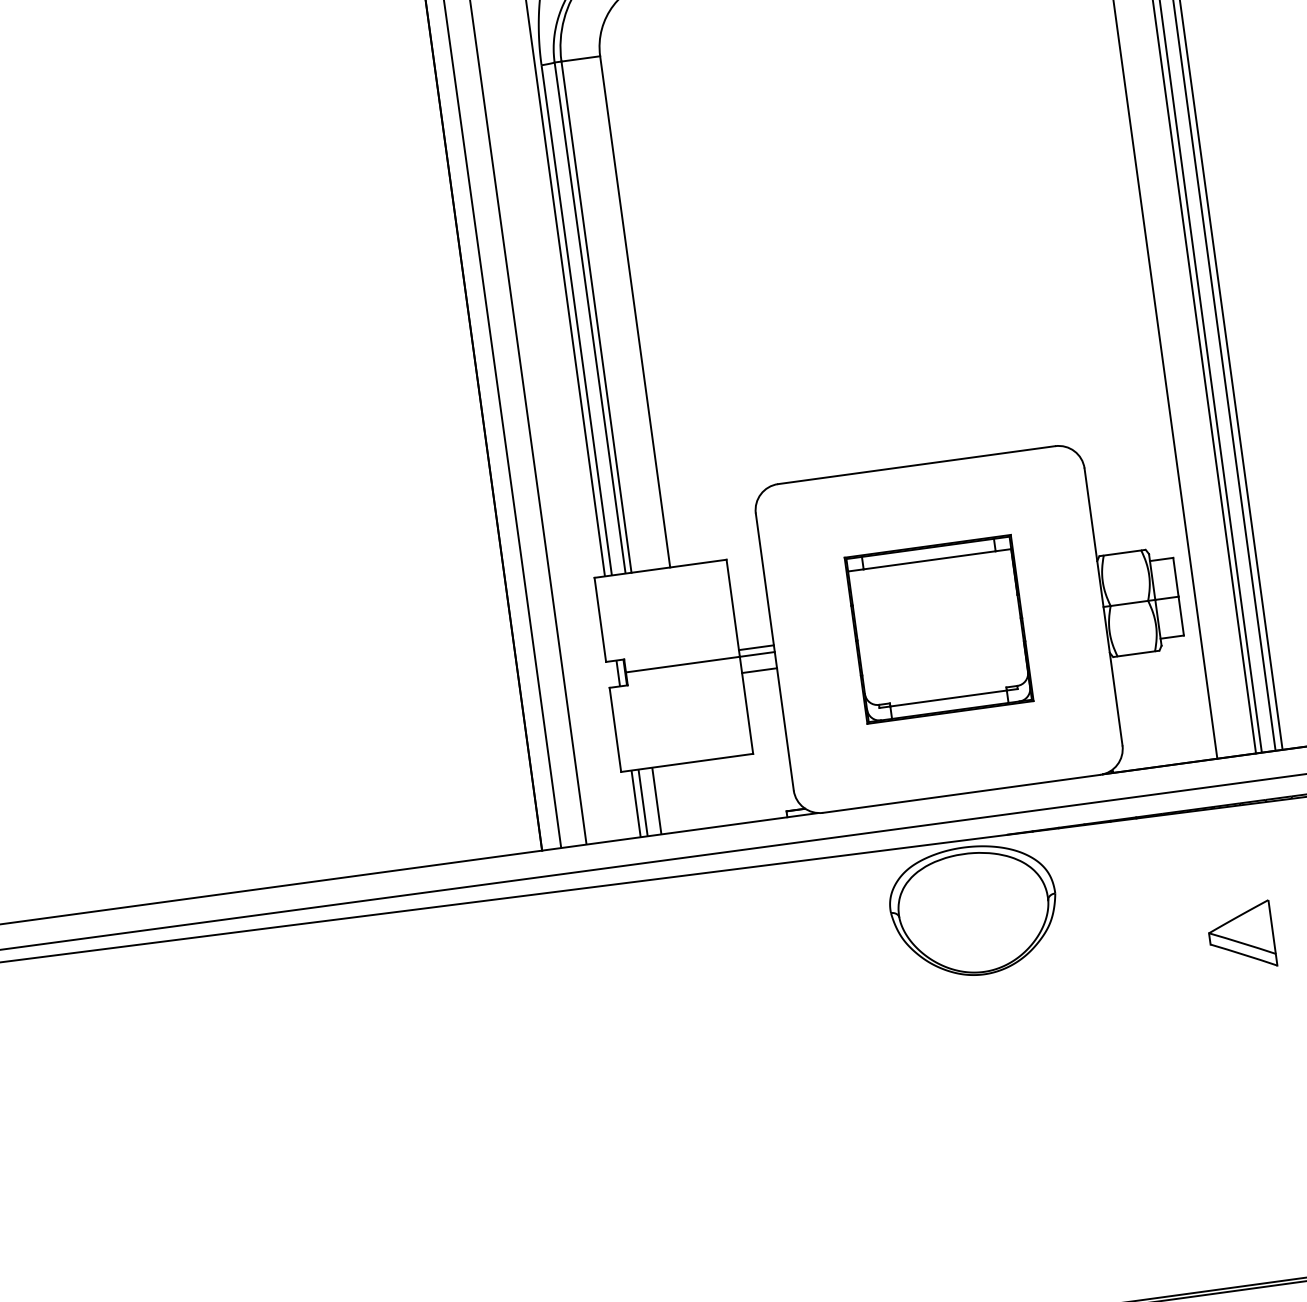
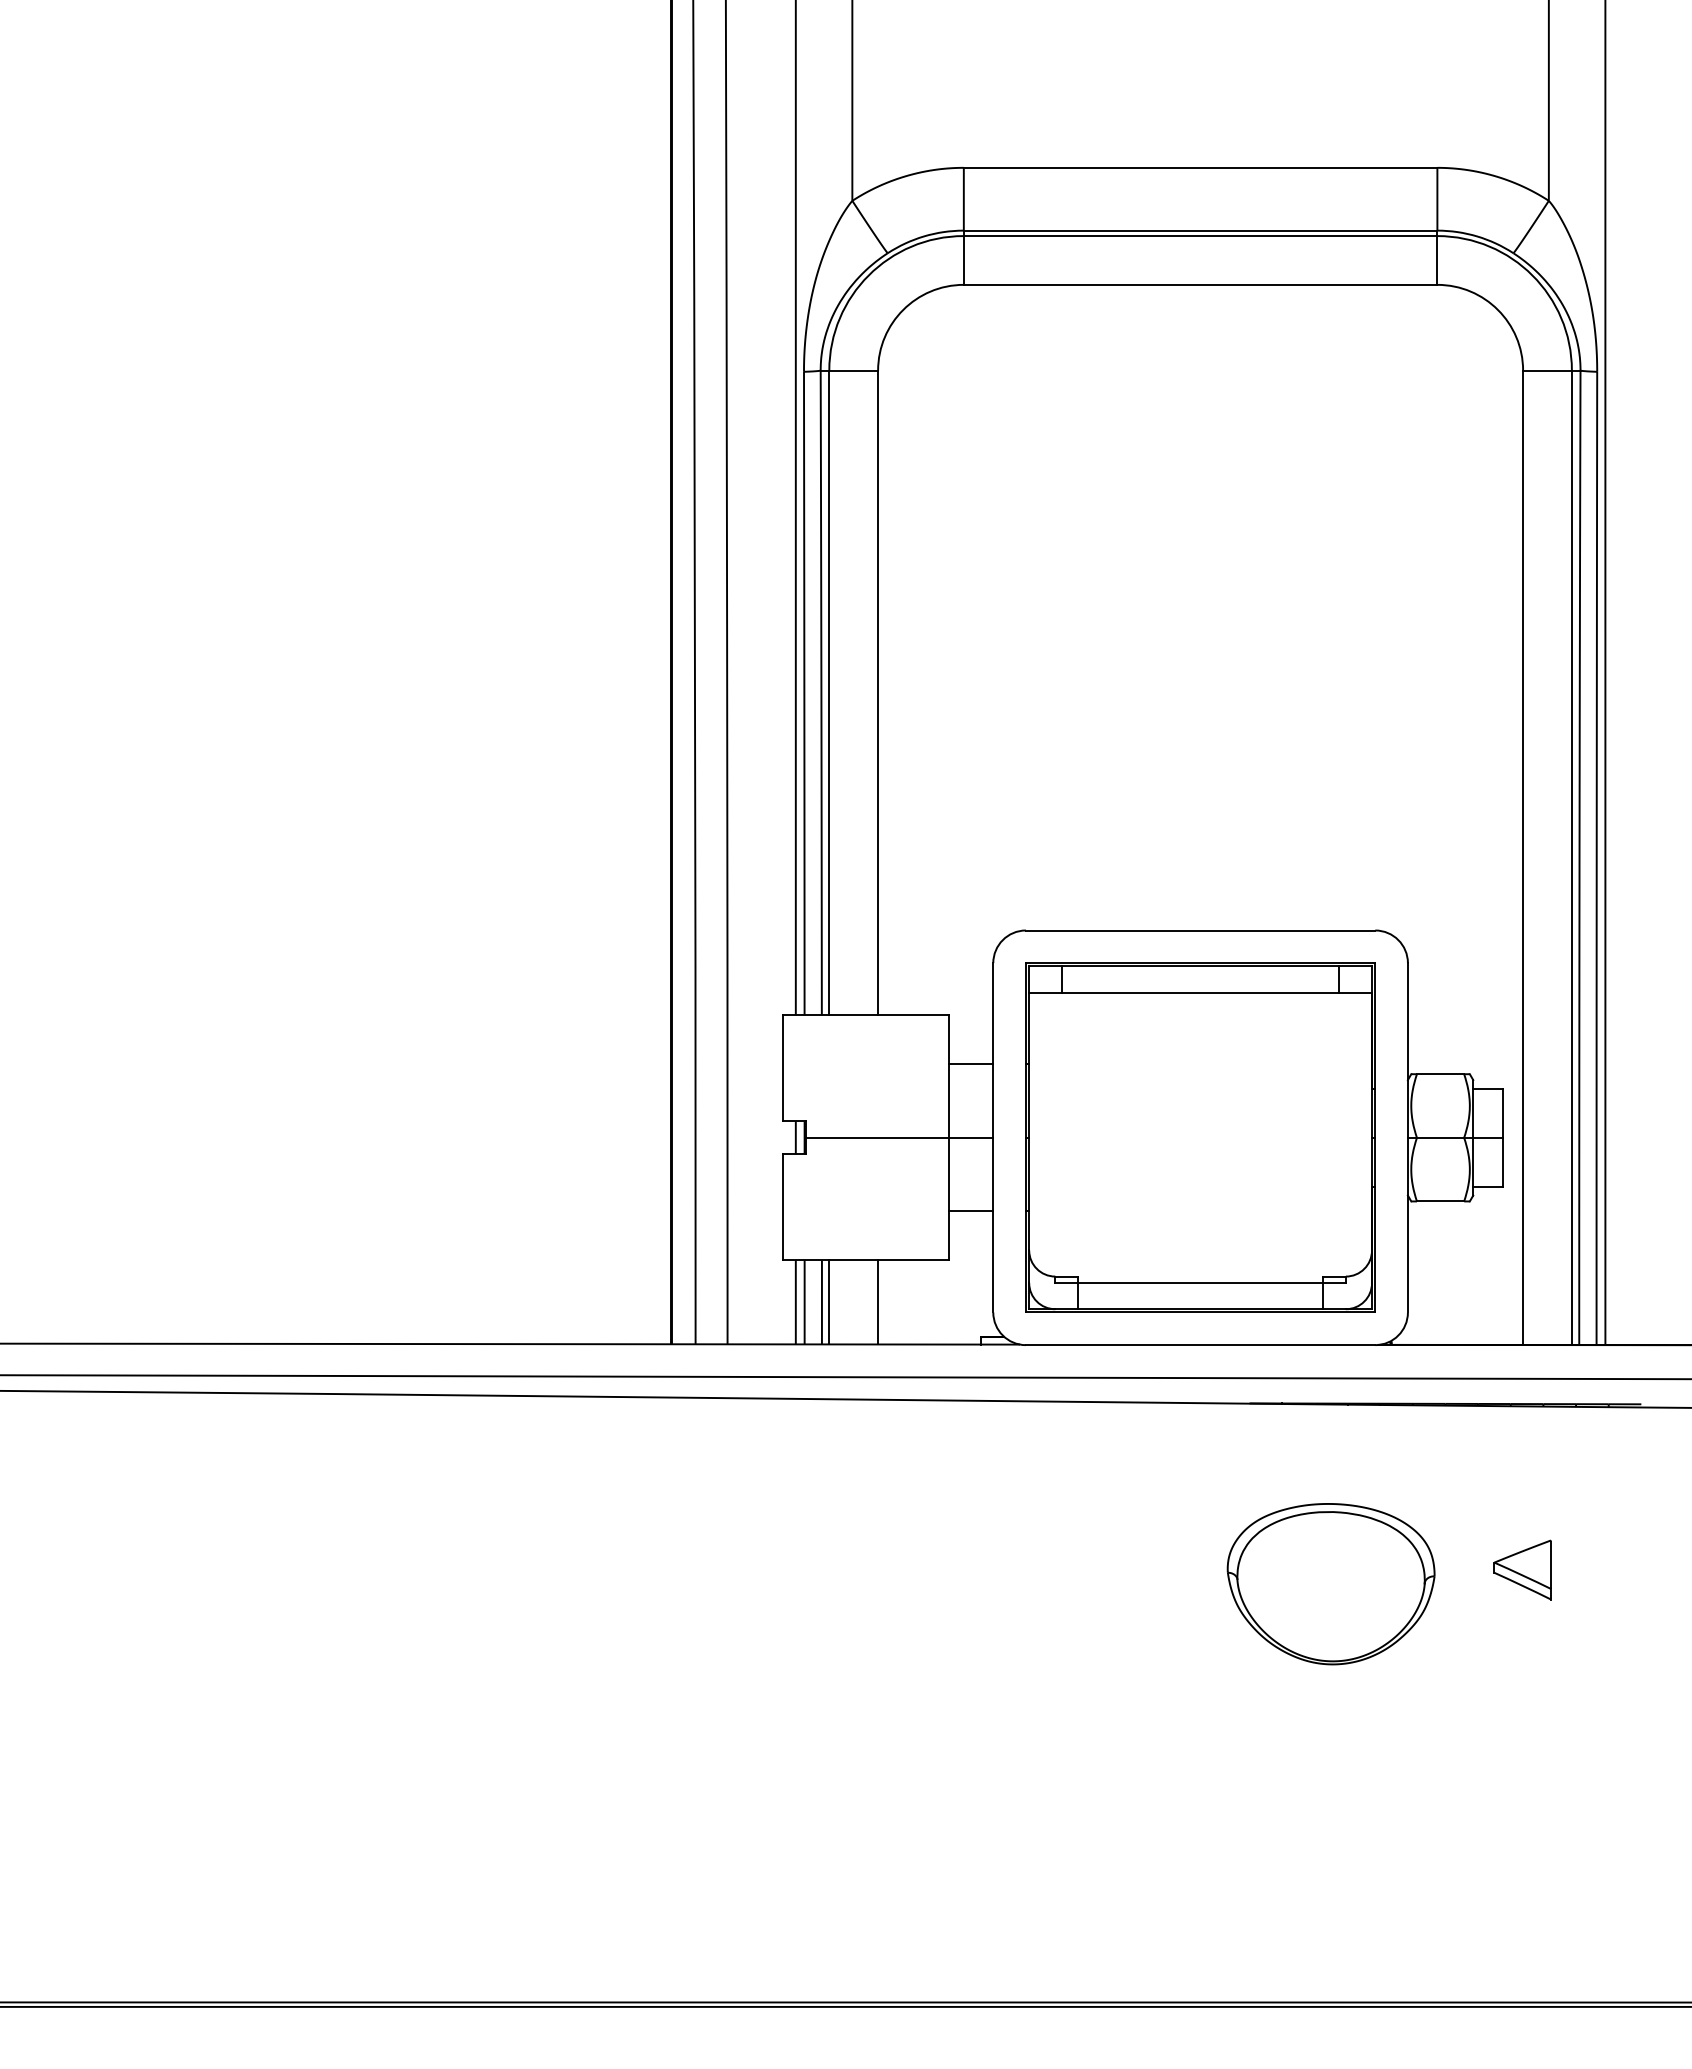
part: (939, 629) -> (1200, 1137), size x1.67
line: (756, 647) -> (971, 1064), moved
line: (759, 670) -> (971, 1211), moved
line: (701, 795) -> (878, 1302), added
line: (662, 800) -> (829, 1302), added
part: (973, 911) -> (1330, 1584), moved
part: (1241, 936) -> (1522, 1569), size x0.71

